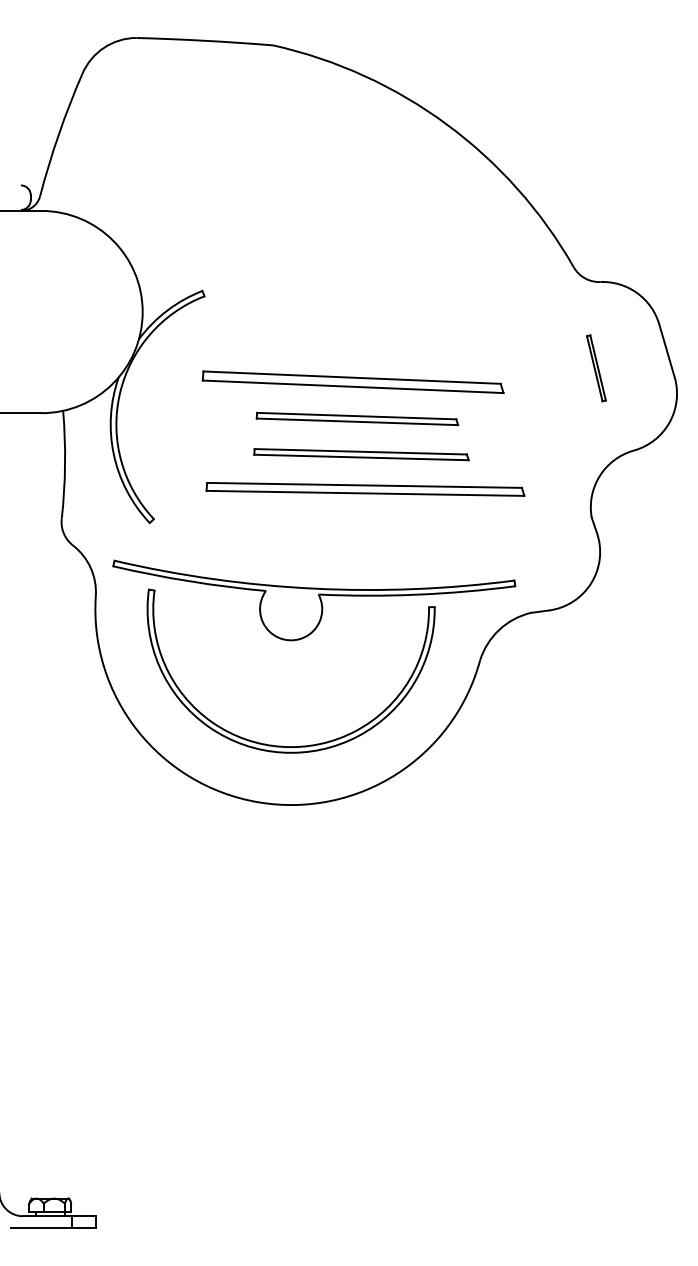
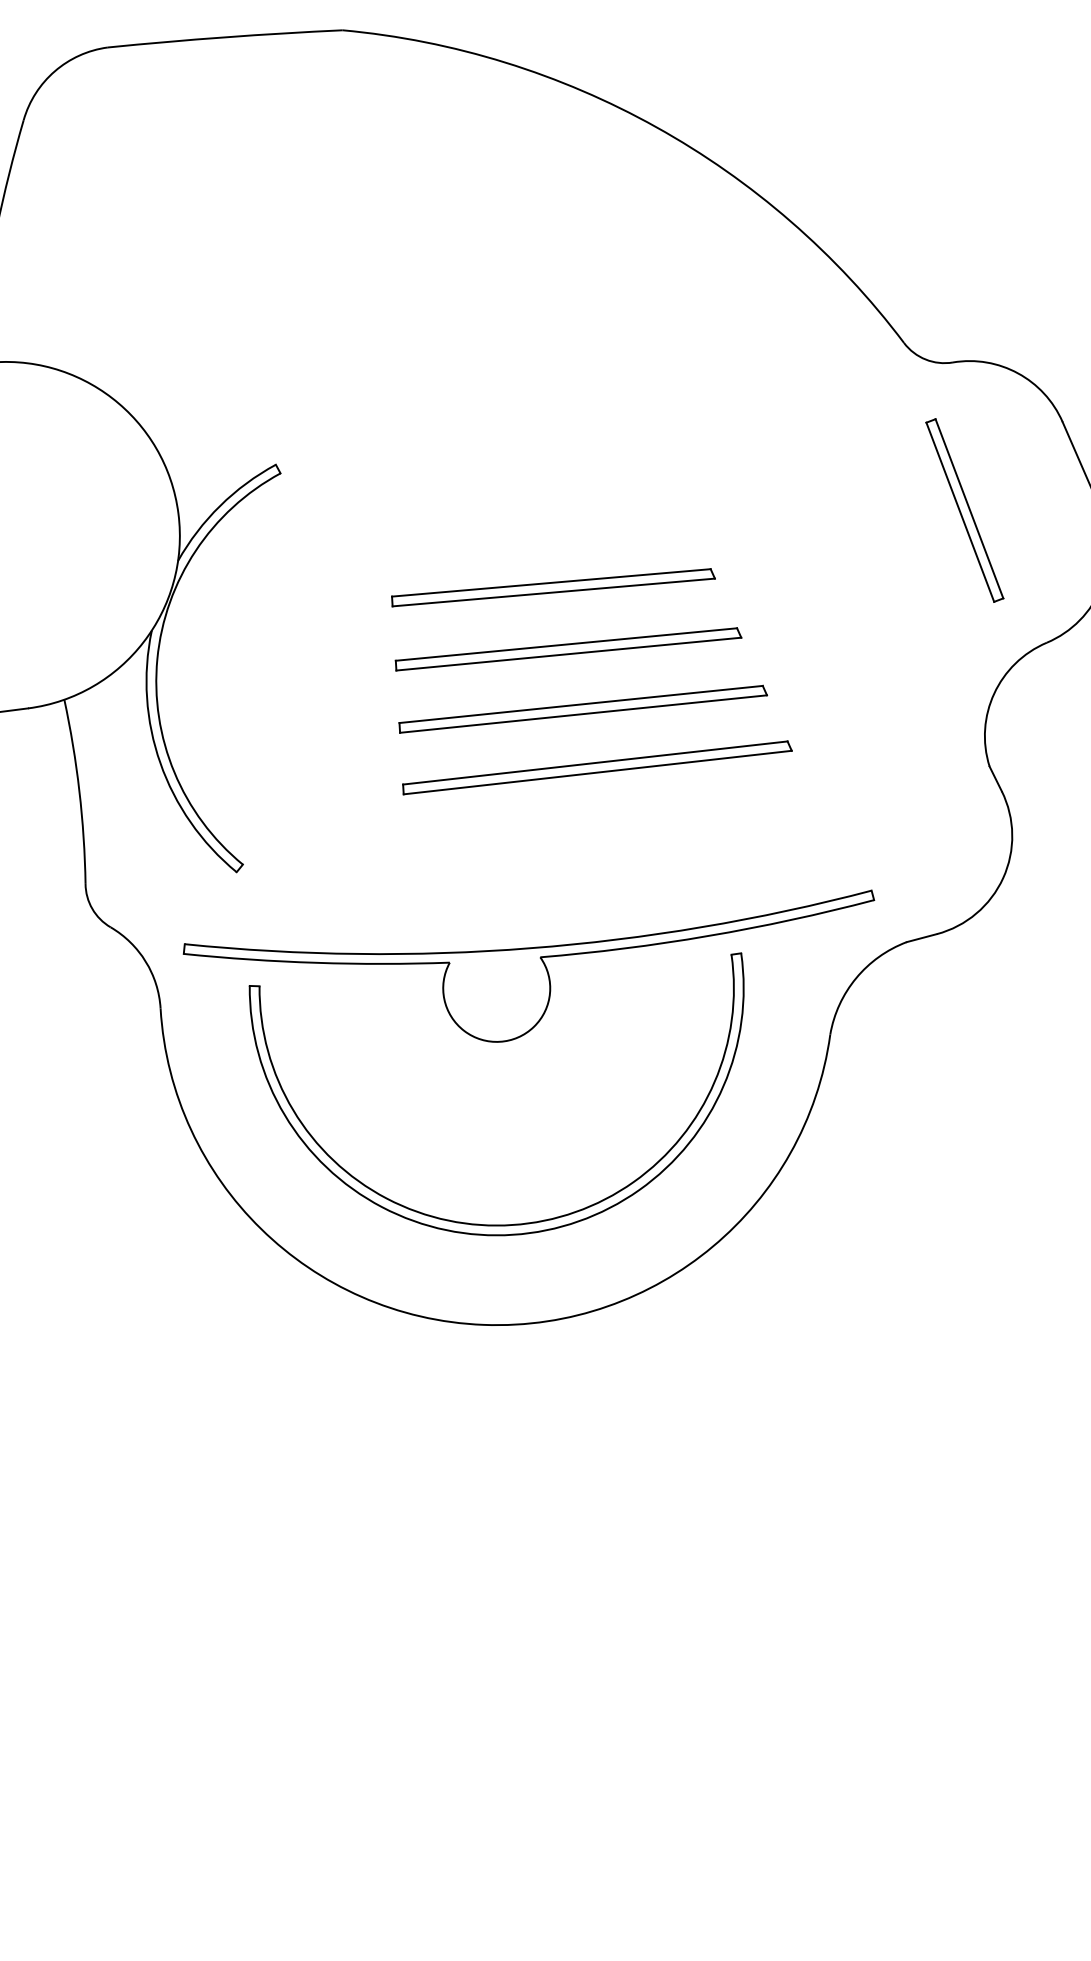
part: (596, 368) -> (965, 510), size x1.67
part: (353, 382) -> (553, 587), size x0.62
part: (364, 489) -> (595, 768), size x0.71

